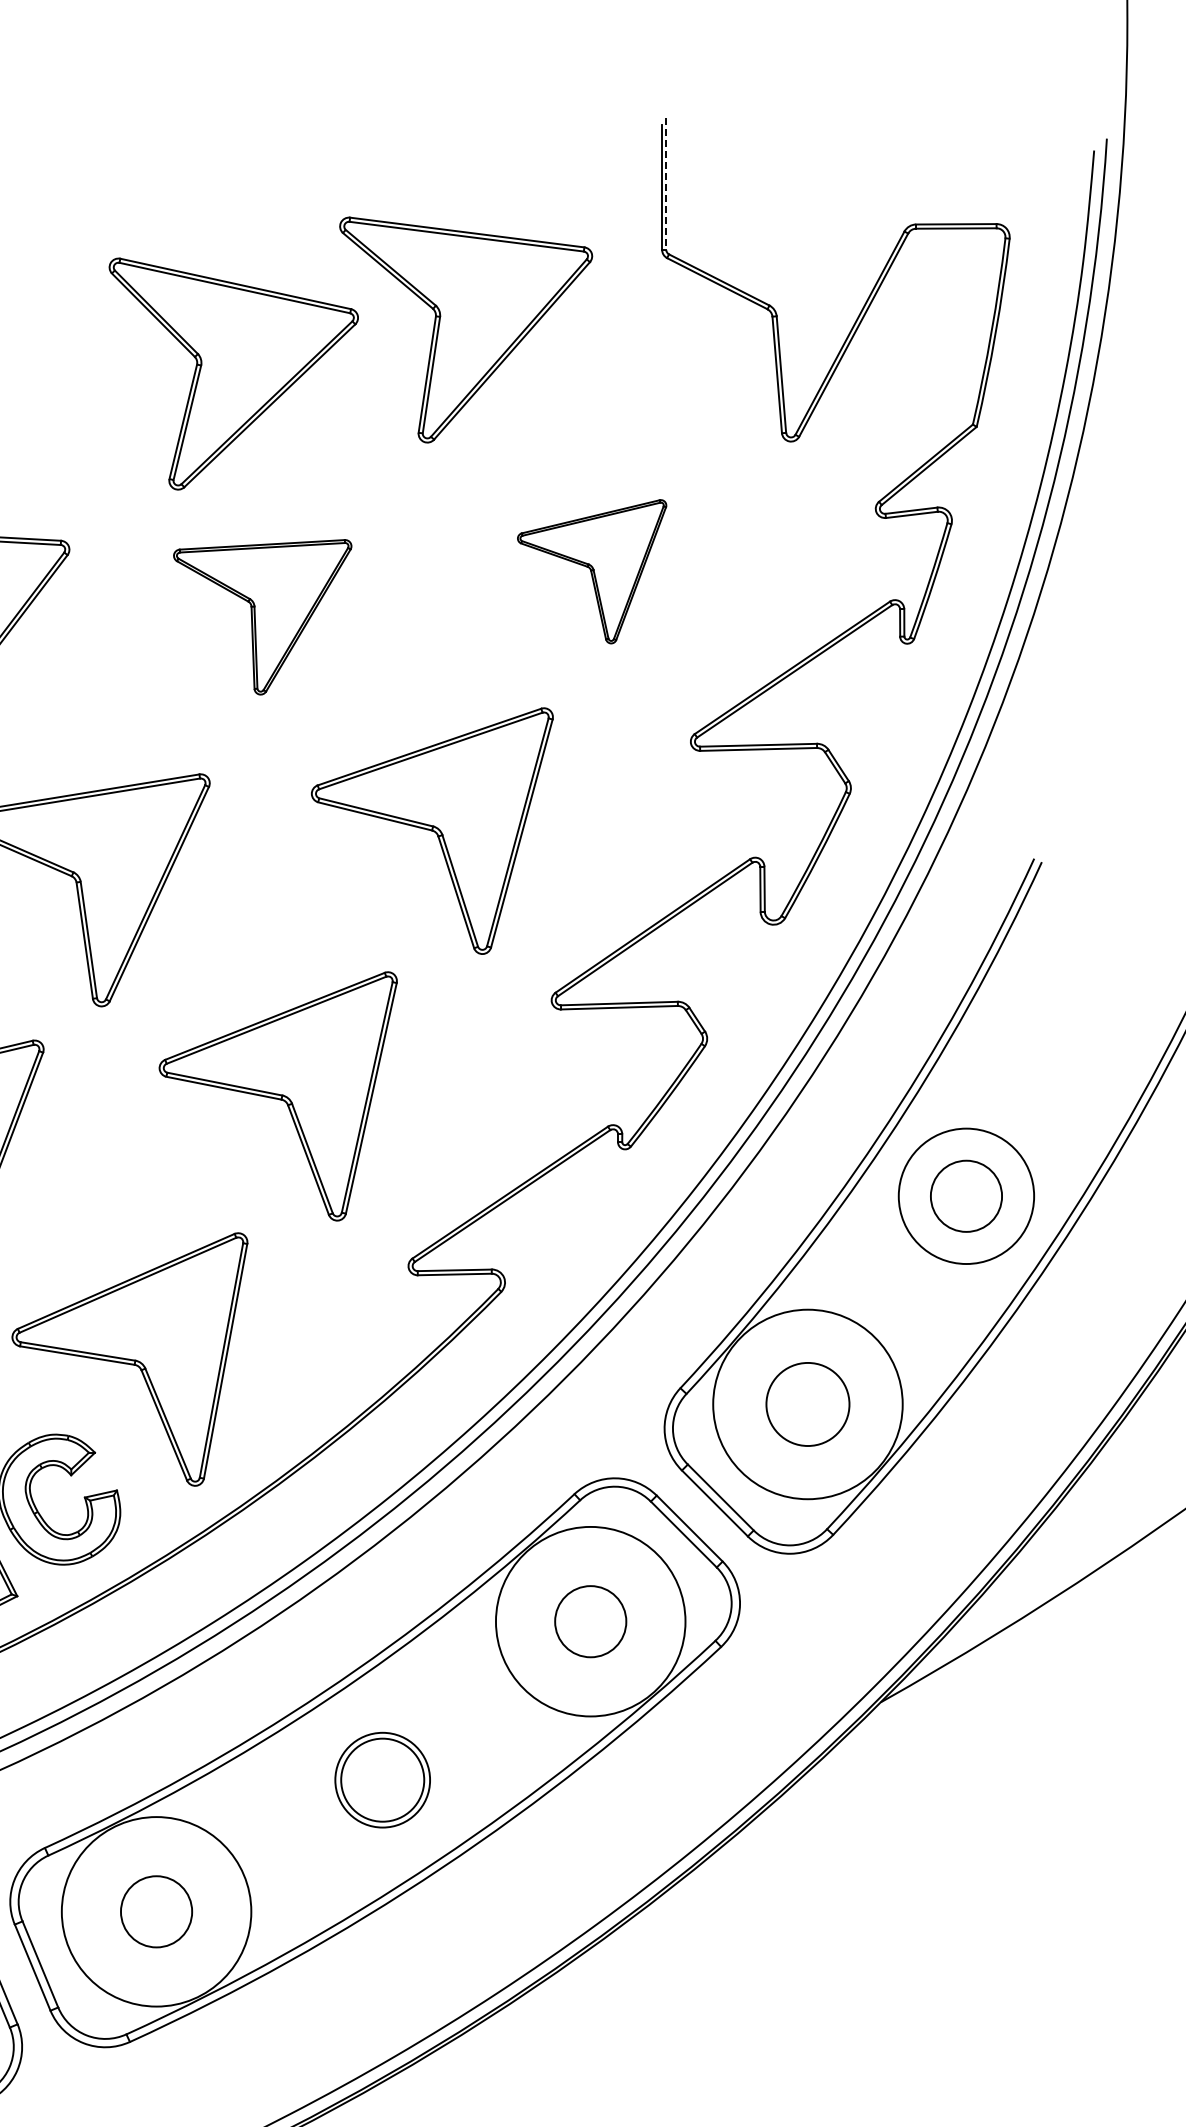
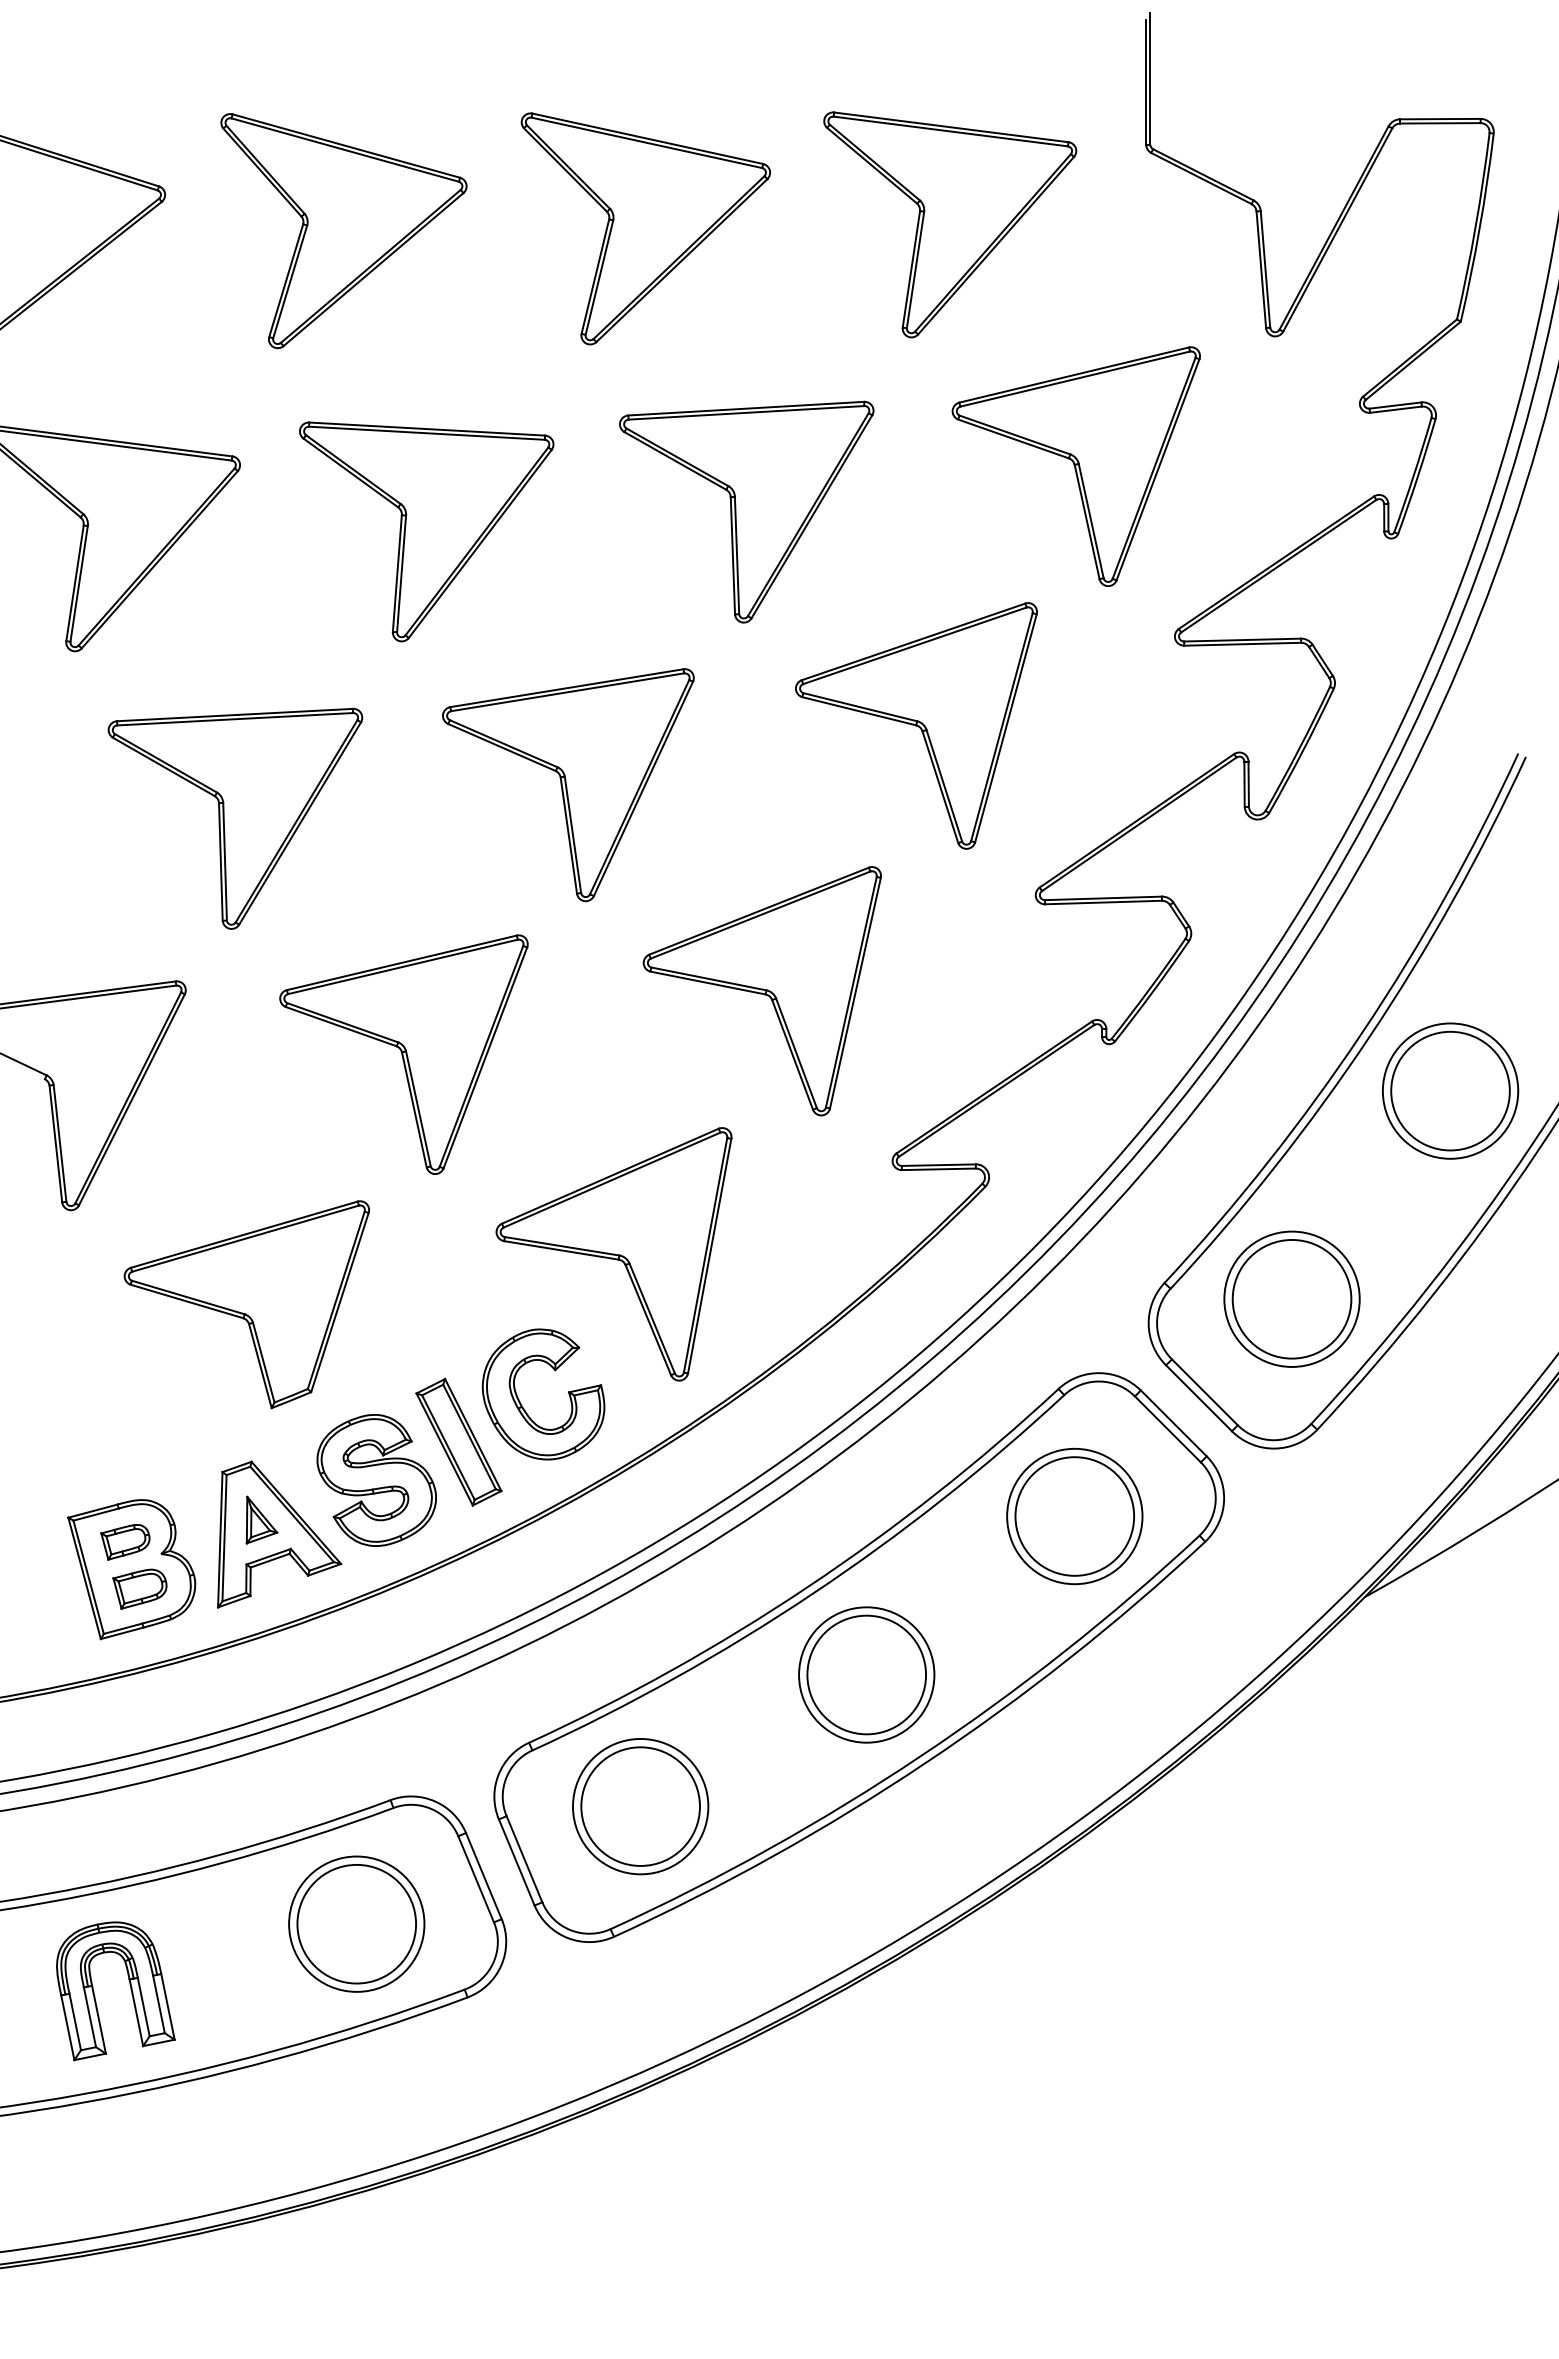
line: (666, 183) -> (1150, 78), dashed -> solid
part: (233, 373) -> (645, 228), moved
part: (591, 571) -> (1075, 466), size x1.67
part: (262, 616) -> (746, 511), size x1.43
circle: (966, 1195) -> (1450, 1090), size x1.67
circle: (807, 1403) -> (1291, 1298), size x0.71
circle: (807, 1403) -> (1291, 1298), size x1.43
circle: (590, 1621) -> (1074, 1516), size x0.71
circle: (590, 1621) -> (1074, 1516), size x1.67
part: (382, 1779) -> (866, 1674), size x1.43
circle: (156, 1911) -> (640, 1806), size x0.71
circle: (156, 1911) -> (640, 1806), size x1.67

